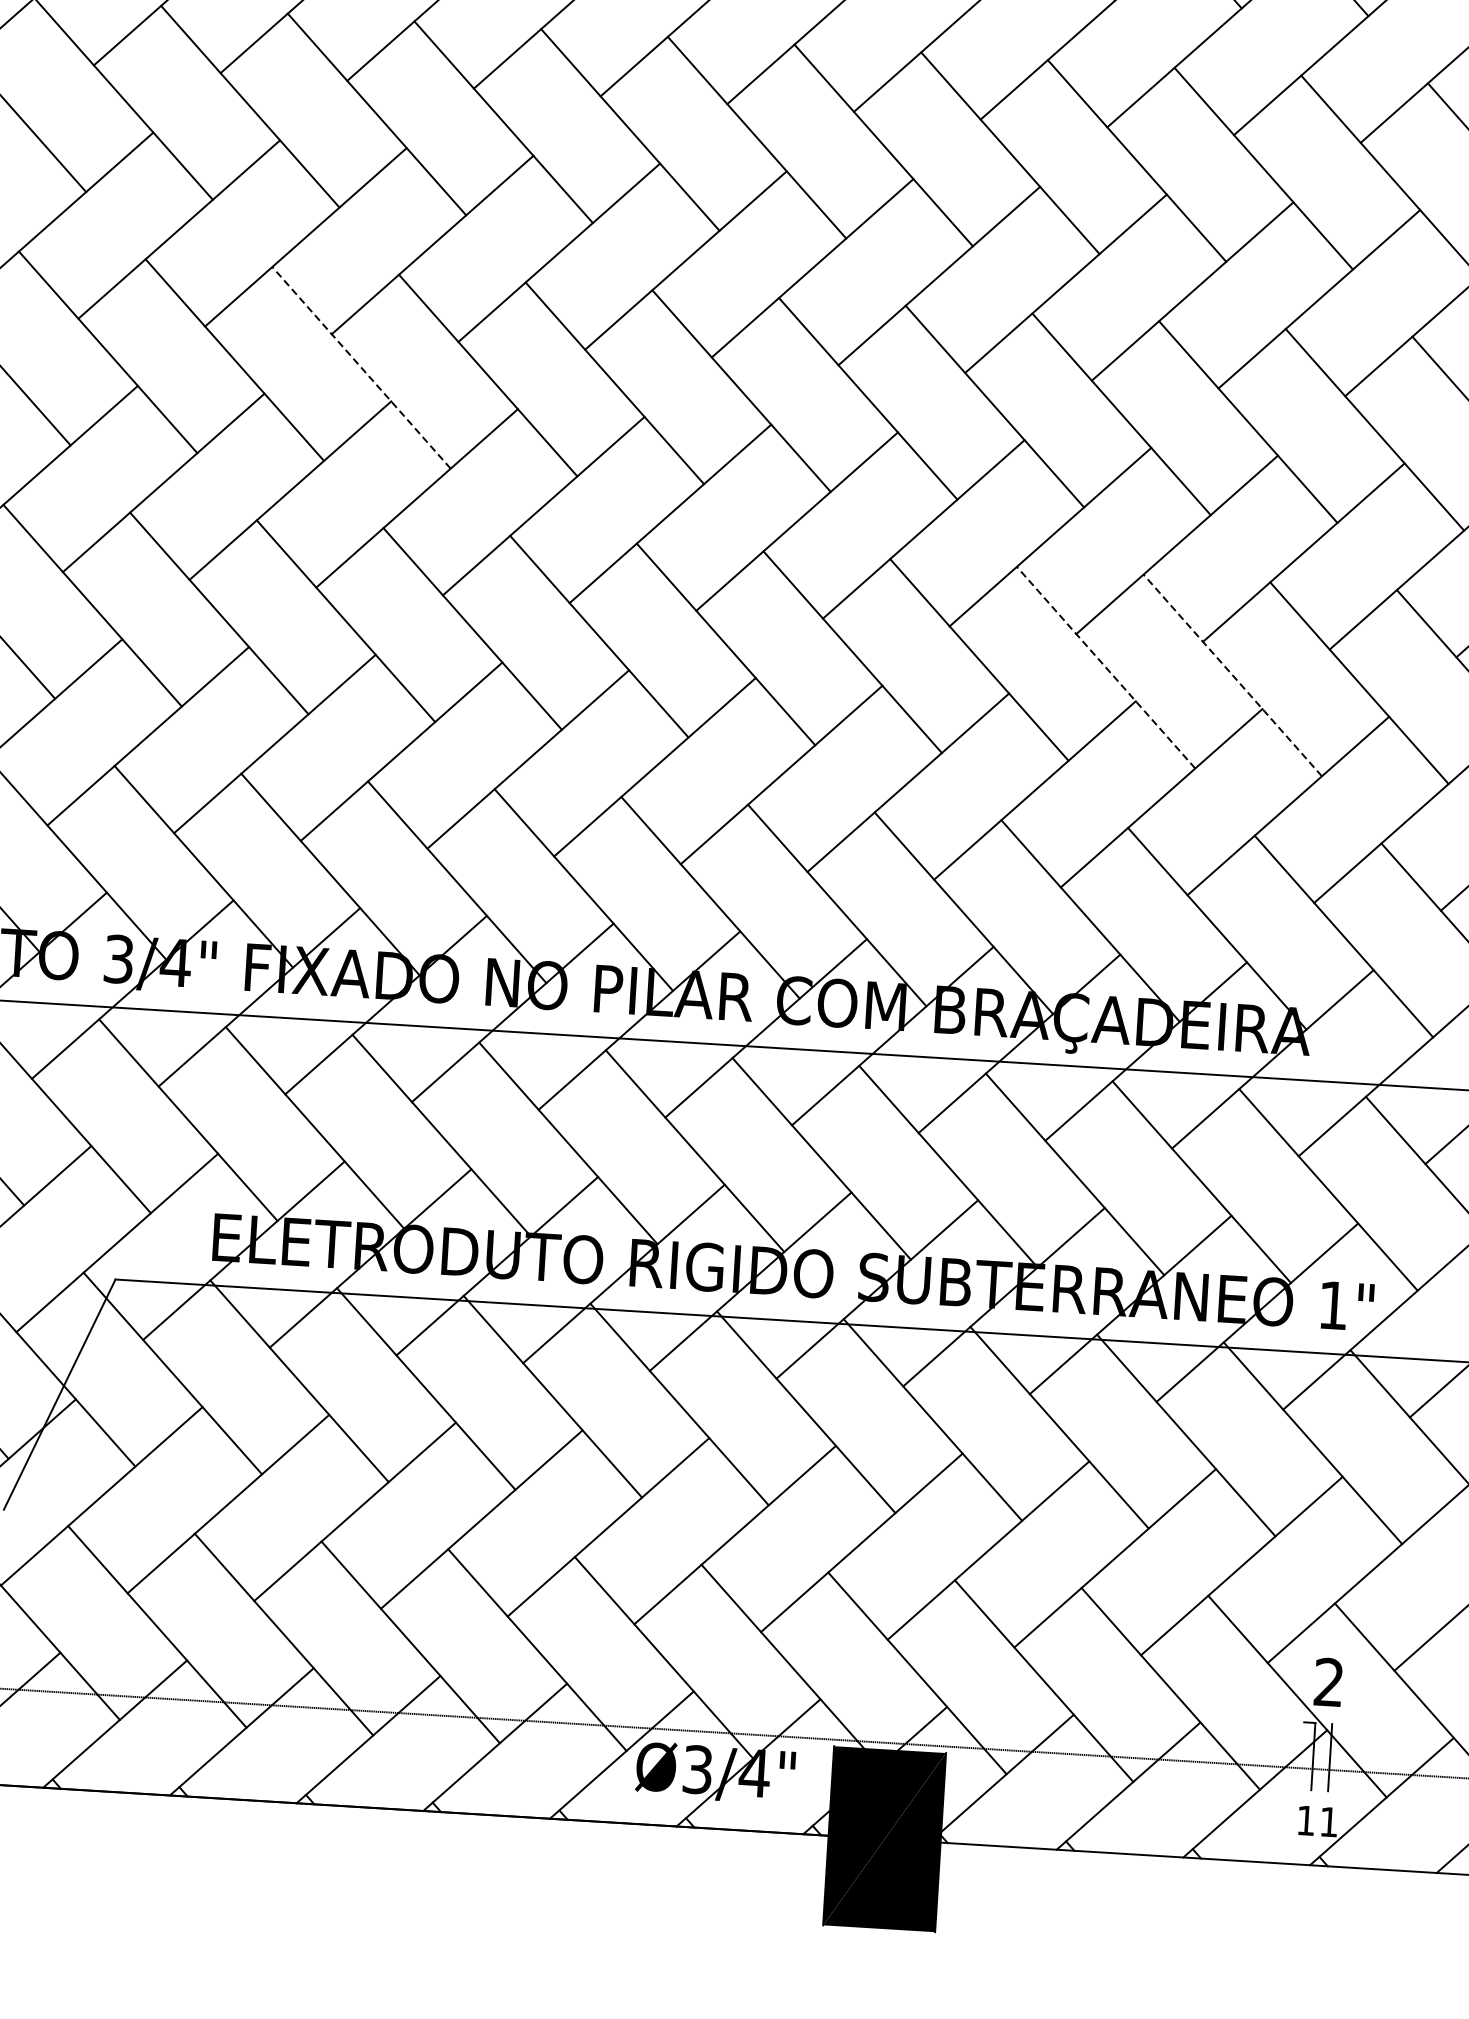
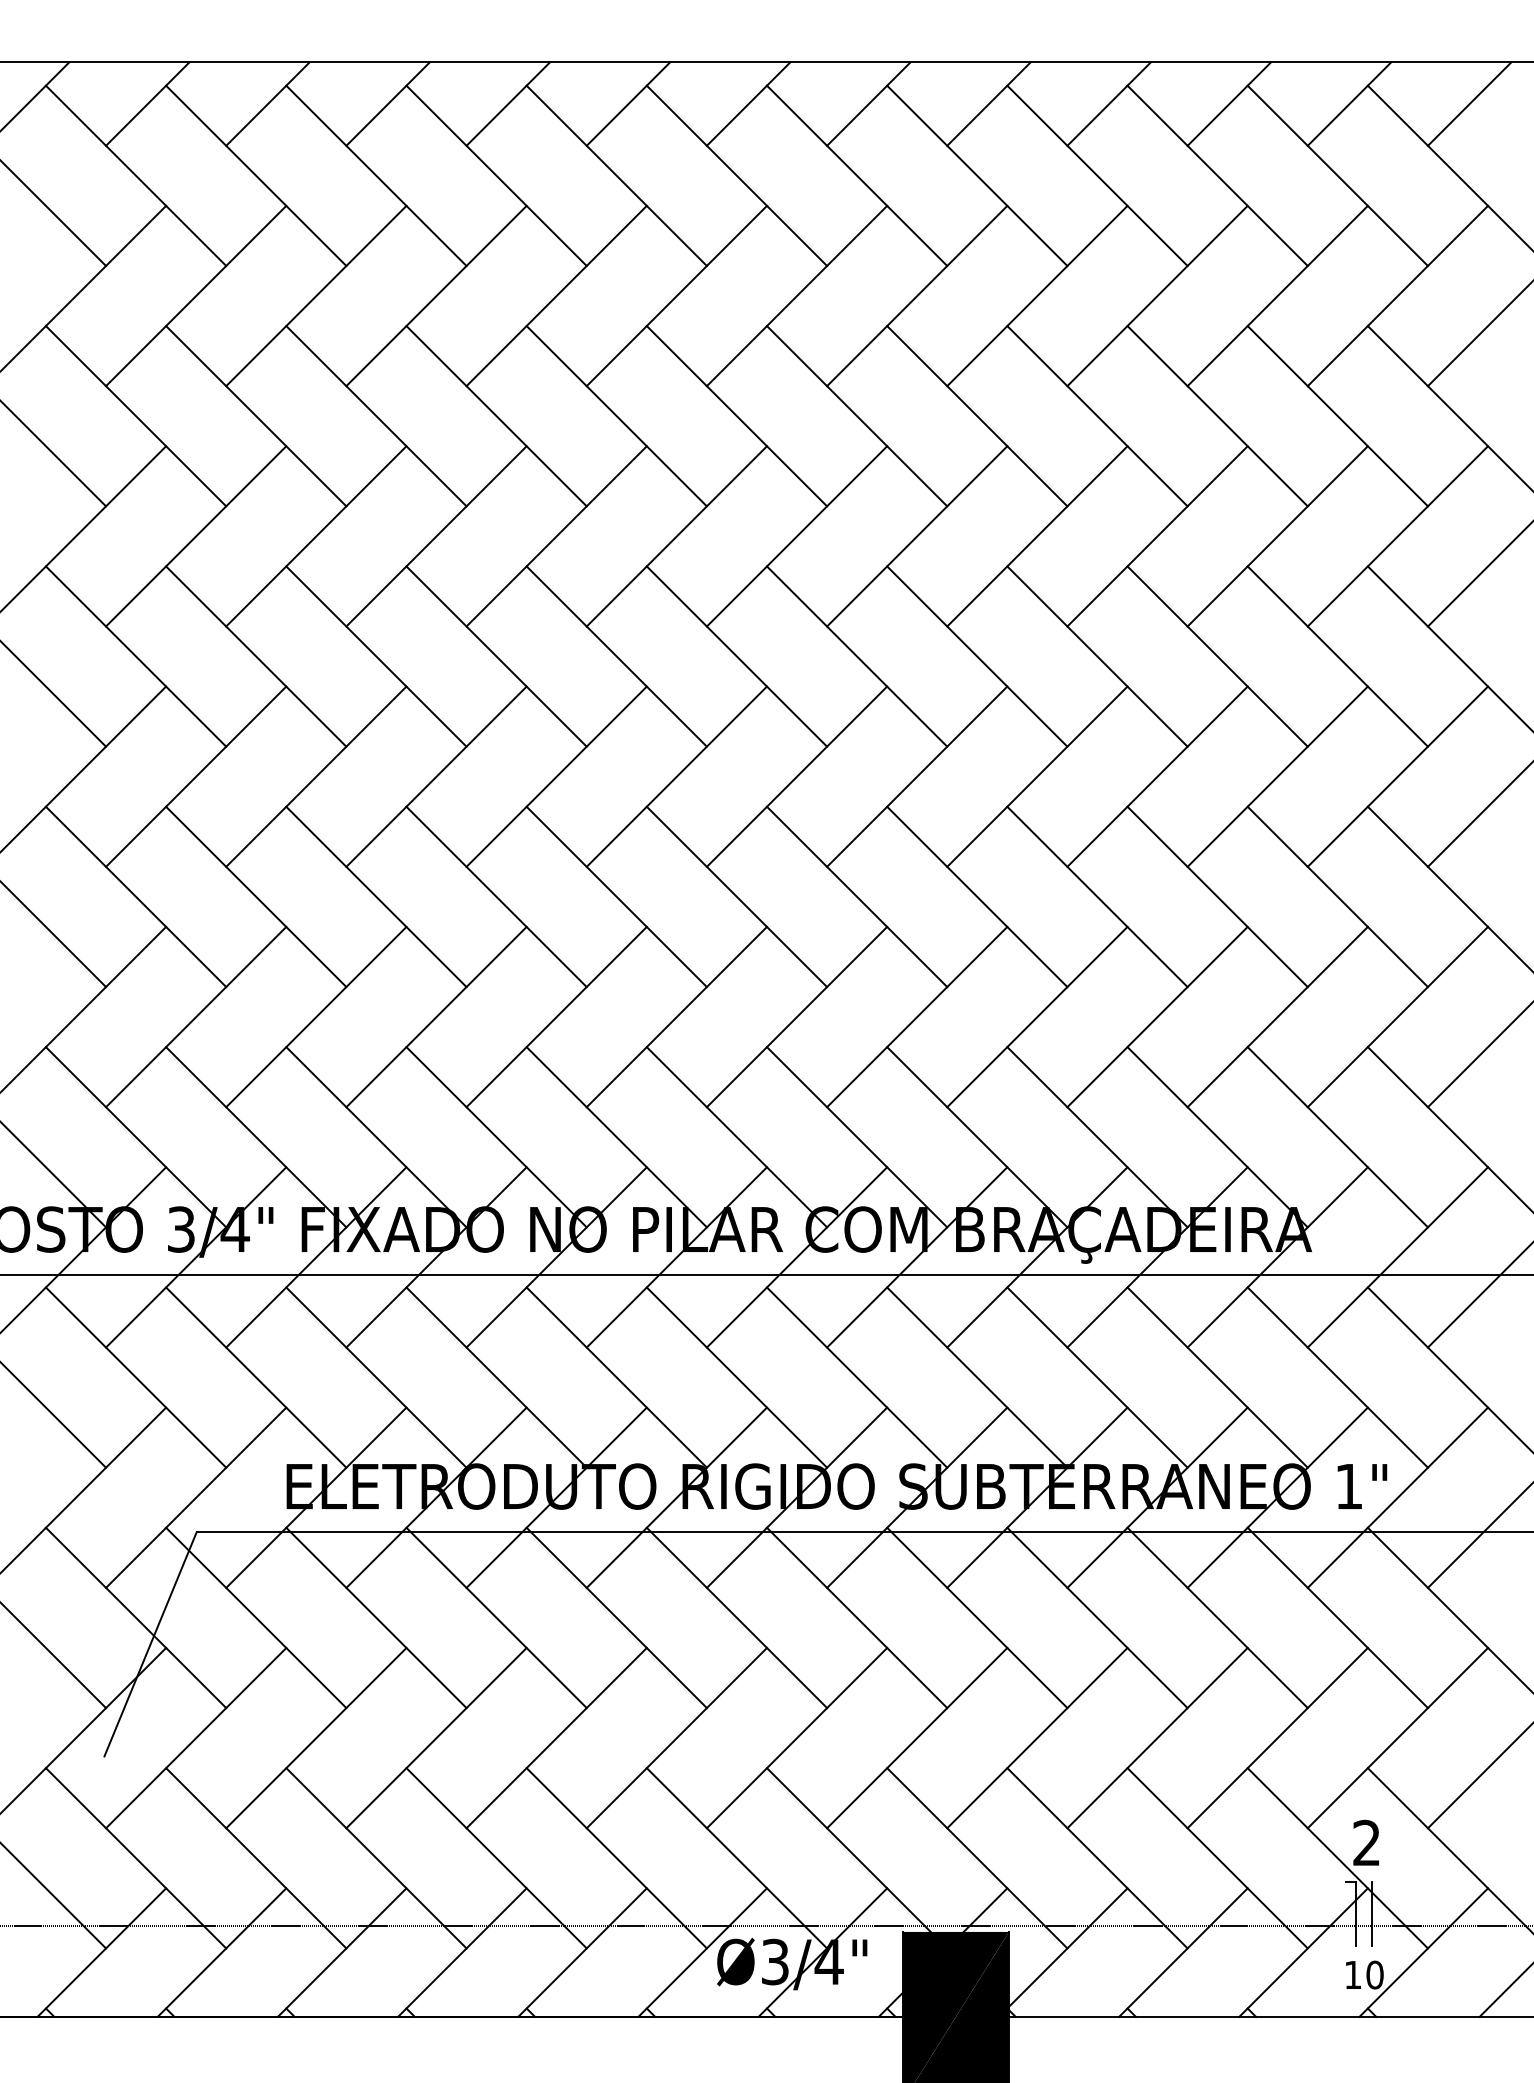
line: (361, 367) -> (376, 656), dashed -> solid
line: (1106, 667) -> (1097, 896), dashed -> solid
line: (1232, 675) -> (1217, 896), dashed -> solid
text: (1328, 1821) -> (1374, 1974), 11 -> 10

